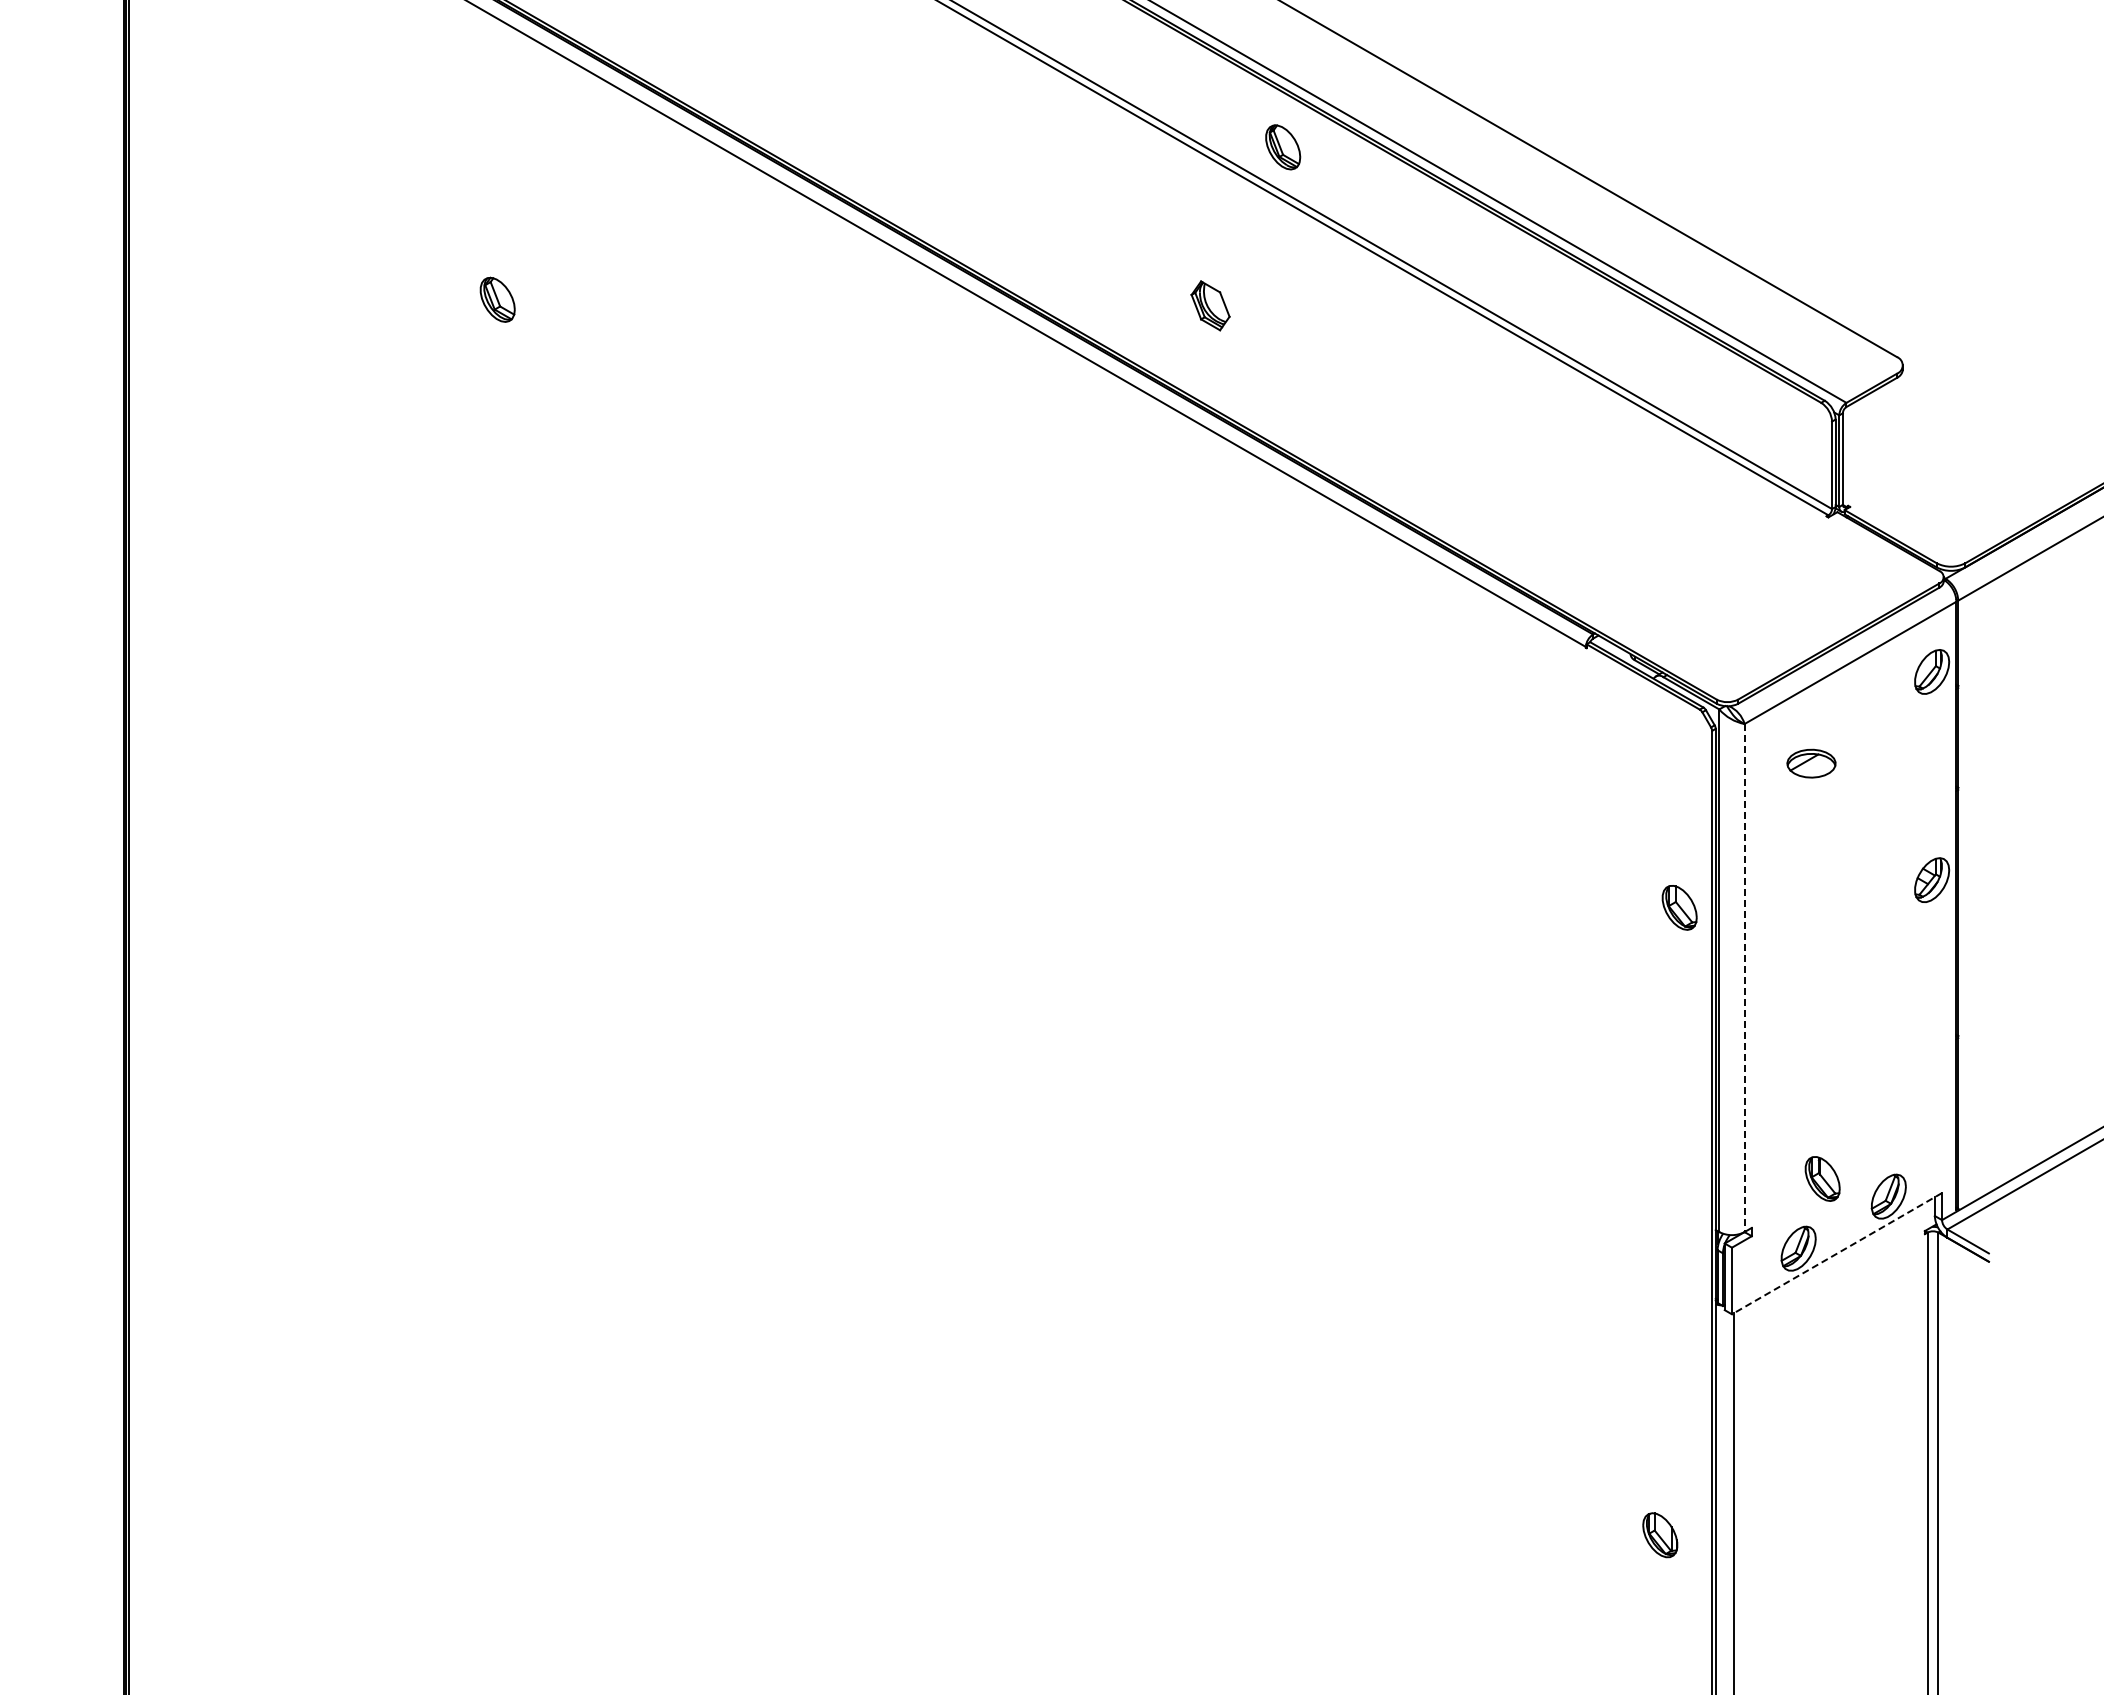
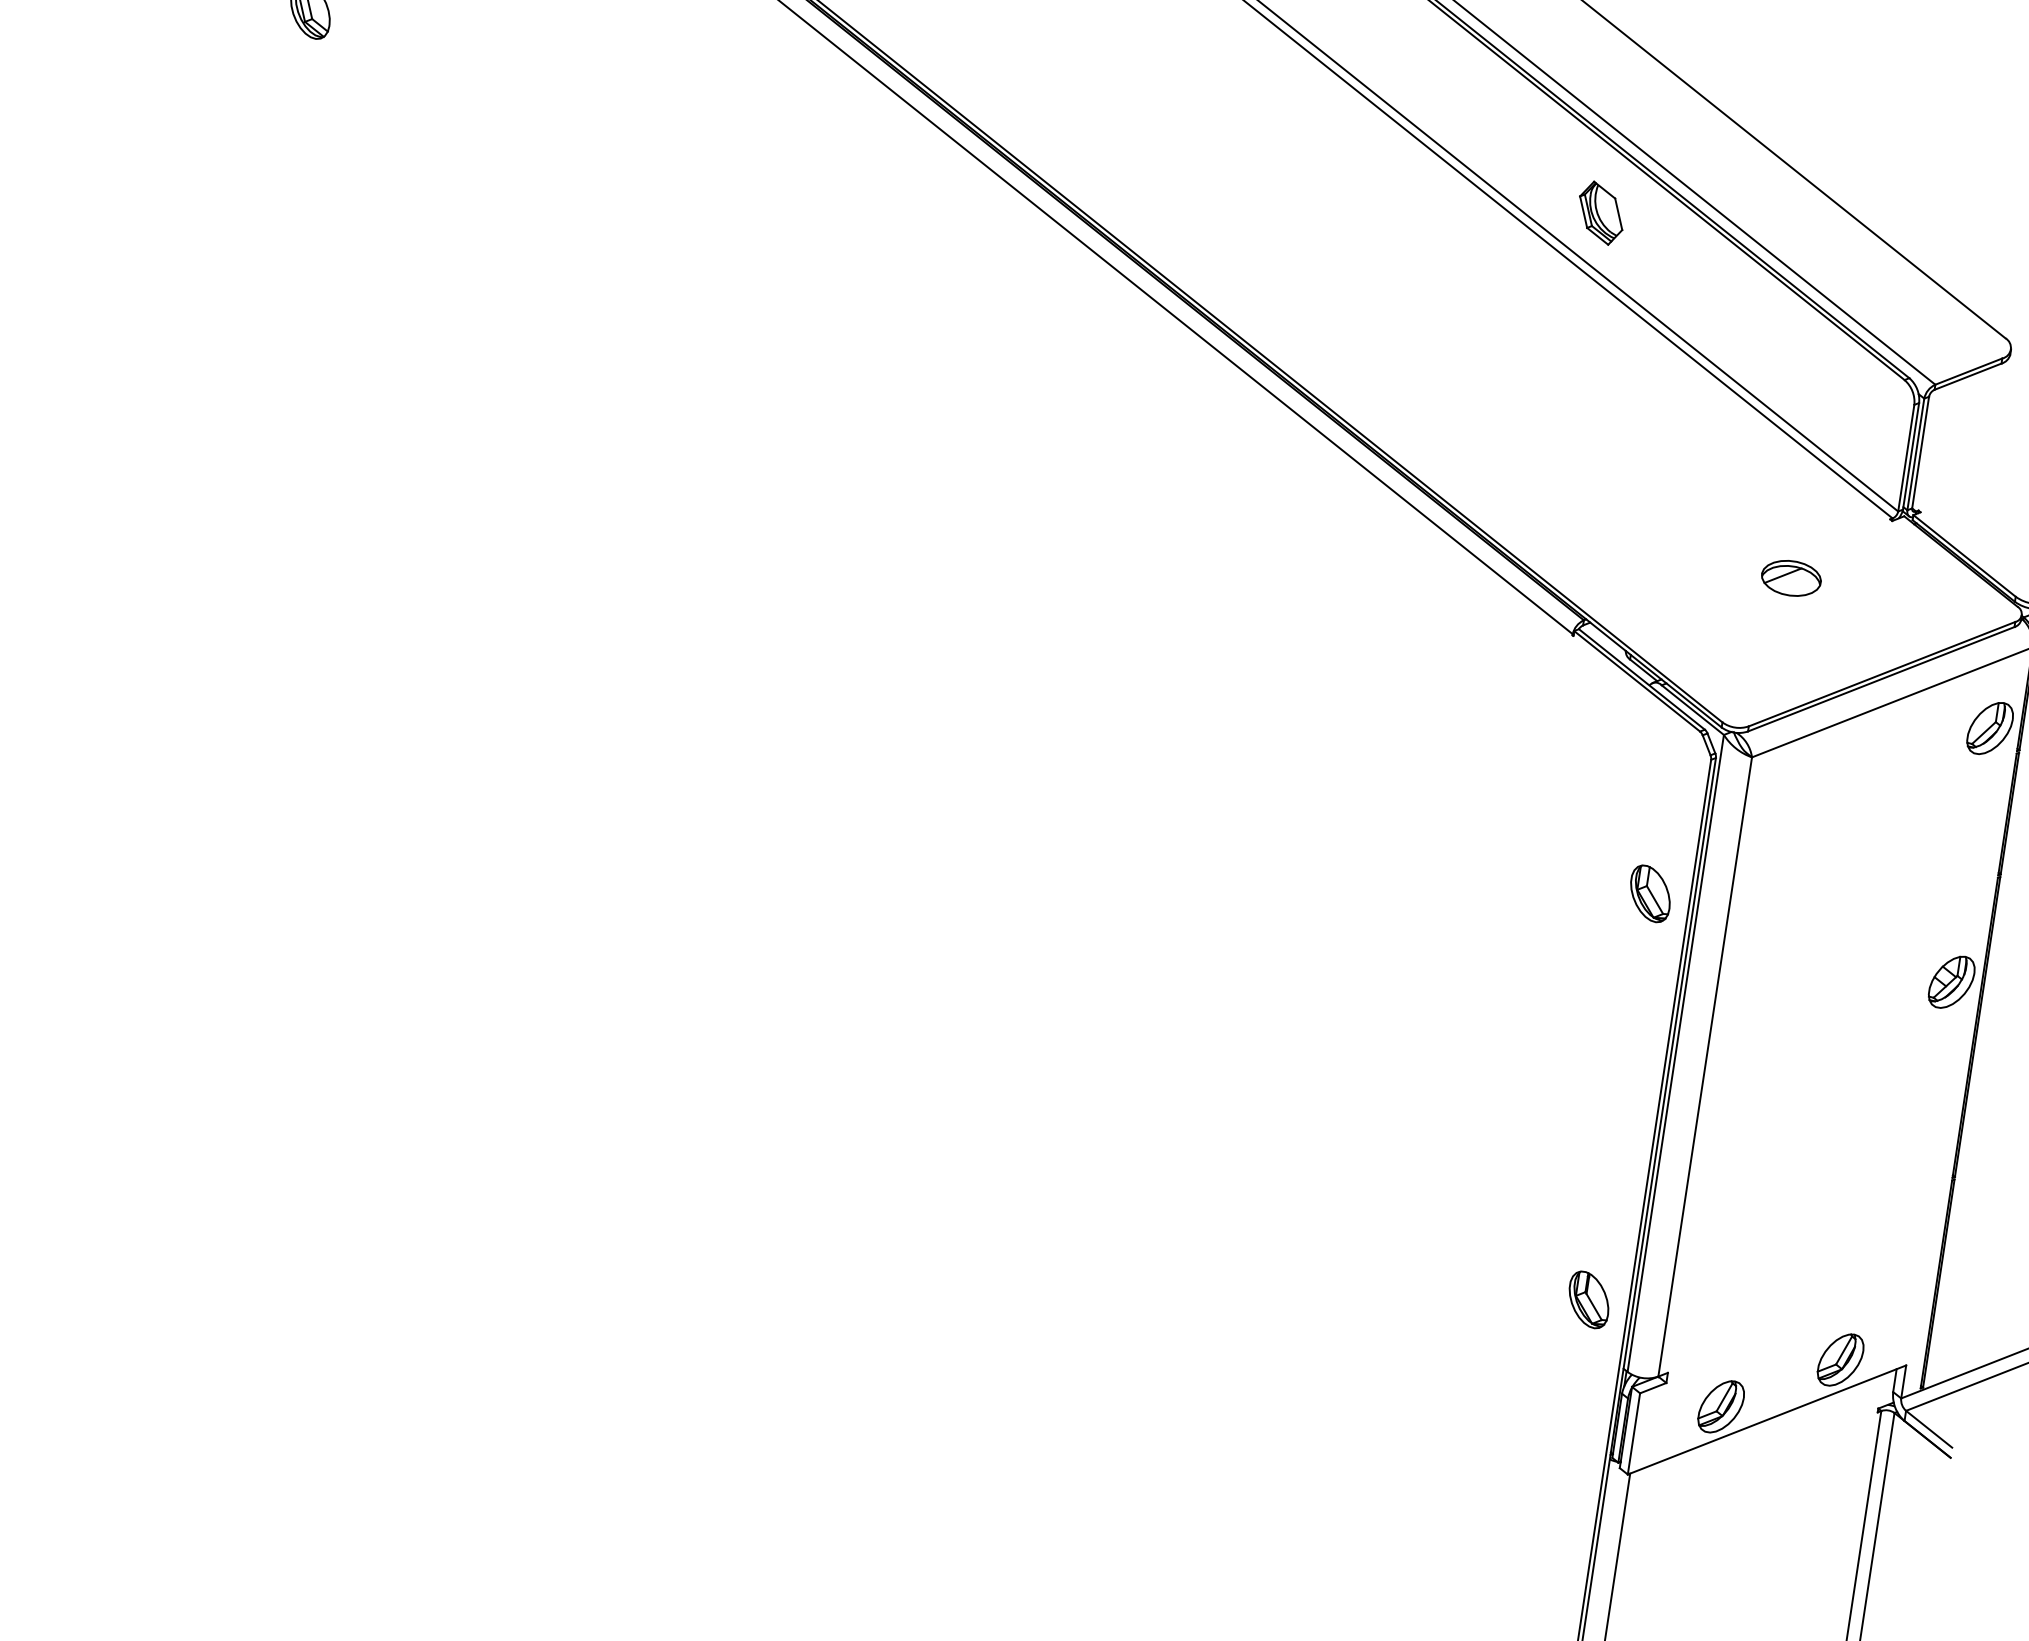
part: (1210, 305) -> (1601, 212), moved
part: (1811, 763) -> (1791, 578), moved
part: (1679, 907) -> (1650, 893), moved
line: (1744, 978) -> (1704, 1067), dashed -> solid
part: (1822, 1178) -> (1588, 1299), moved
line: (1836, 1253) -> (1766, 1419), dashed -> solid

